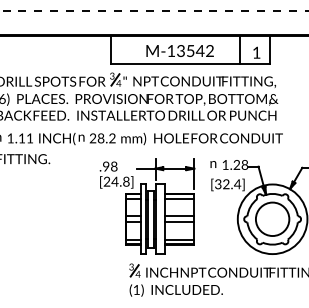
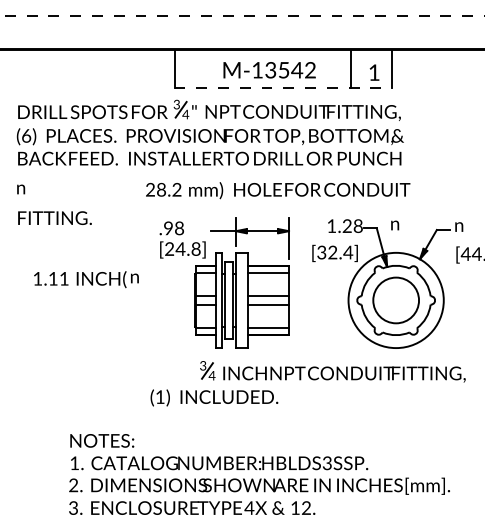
line: (190, 64) -> (283, 88), solid -> dashed
text: (46, 138) -> (86, 279), moved
text: (213, 164) -> (395, 225), moved
text: (176, 290) -> (214, 397), moved

